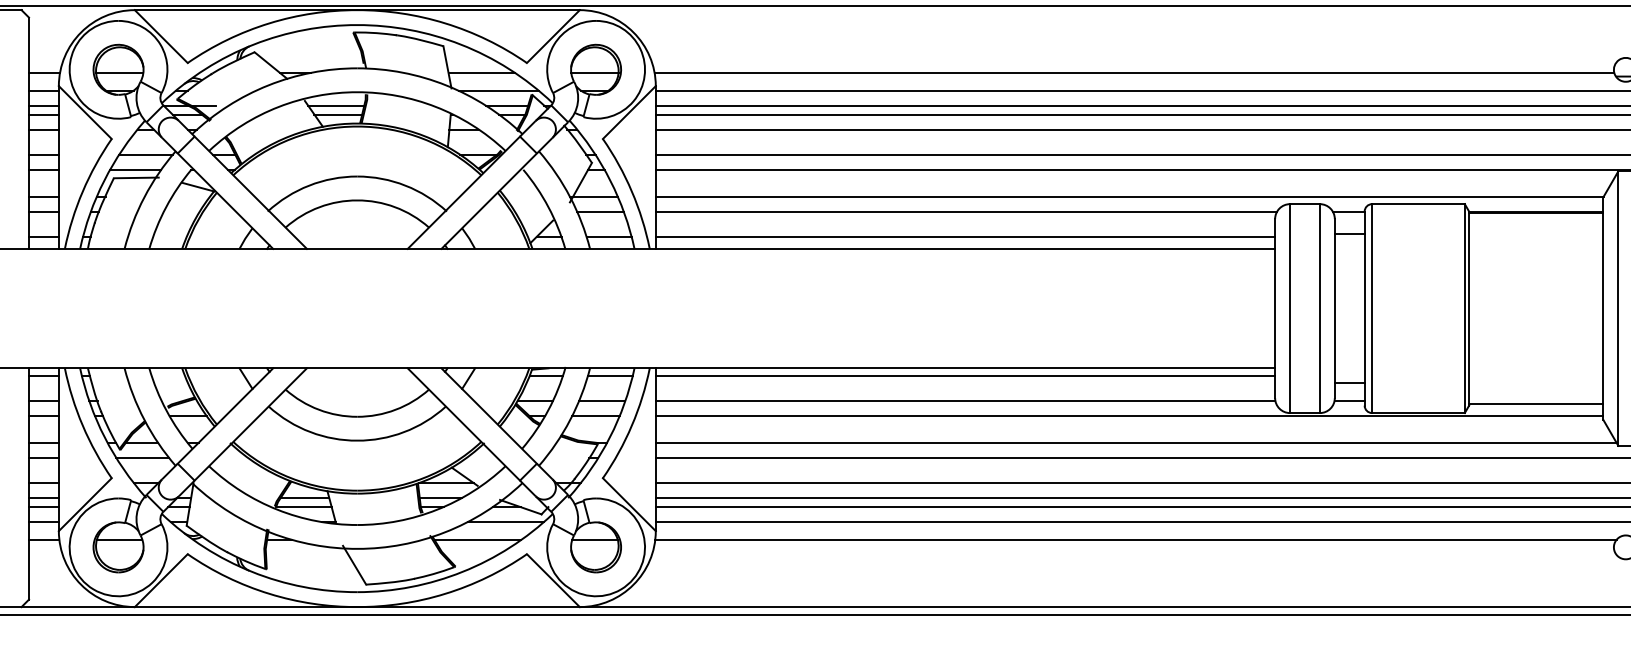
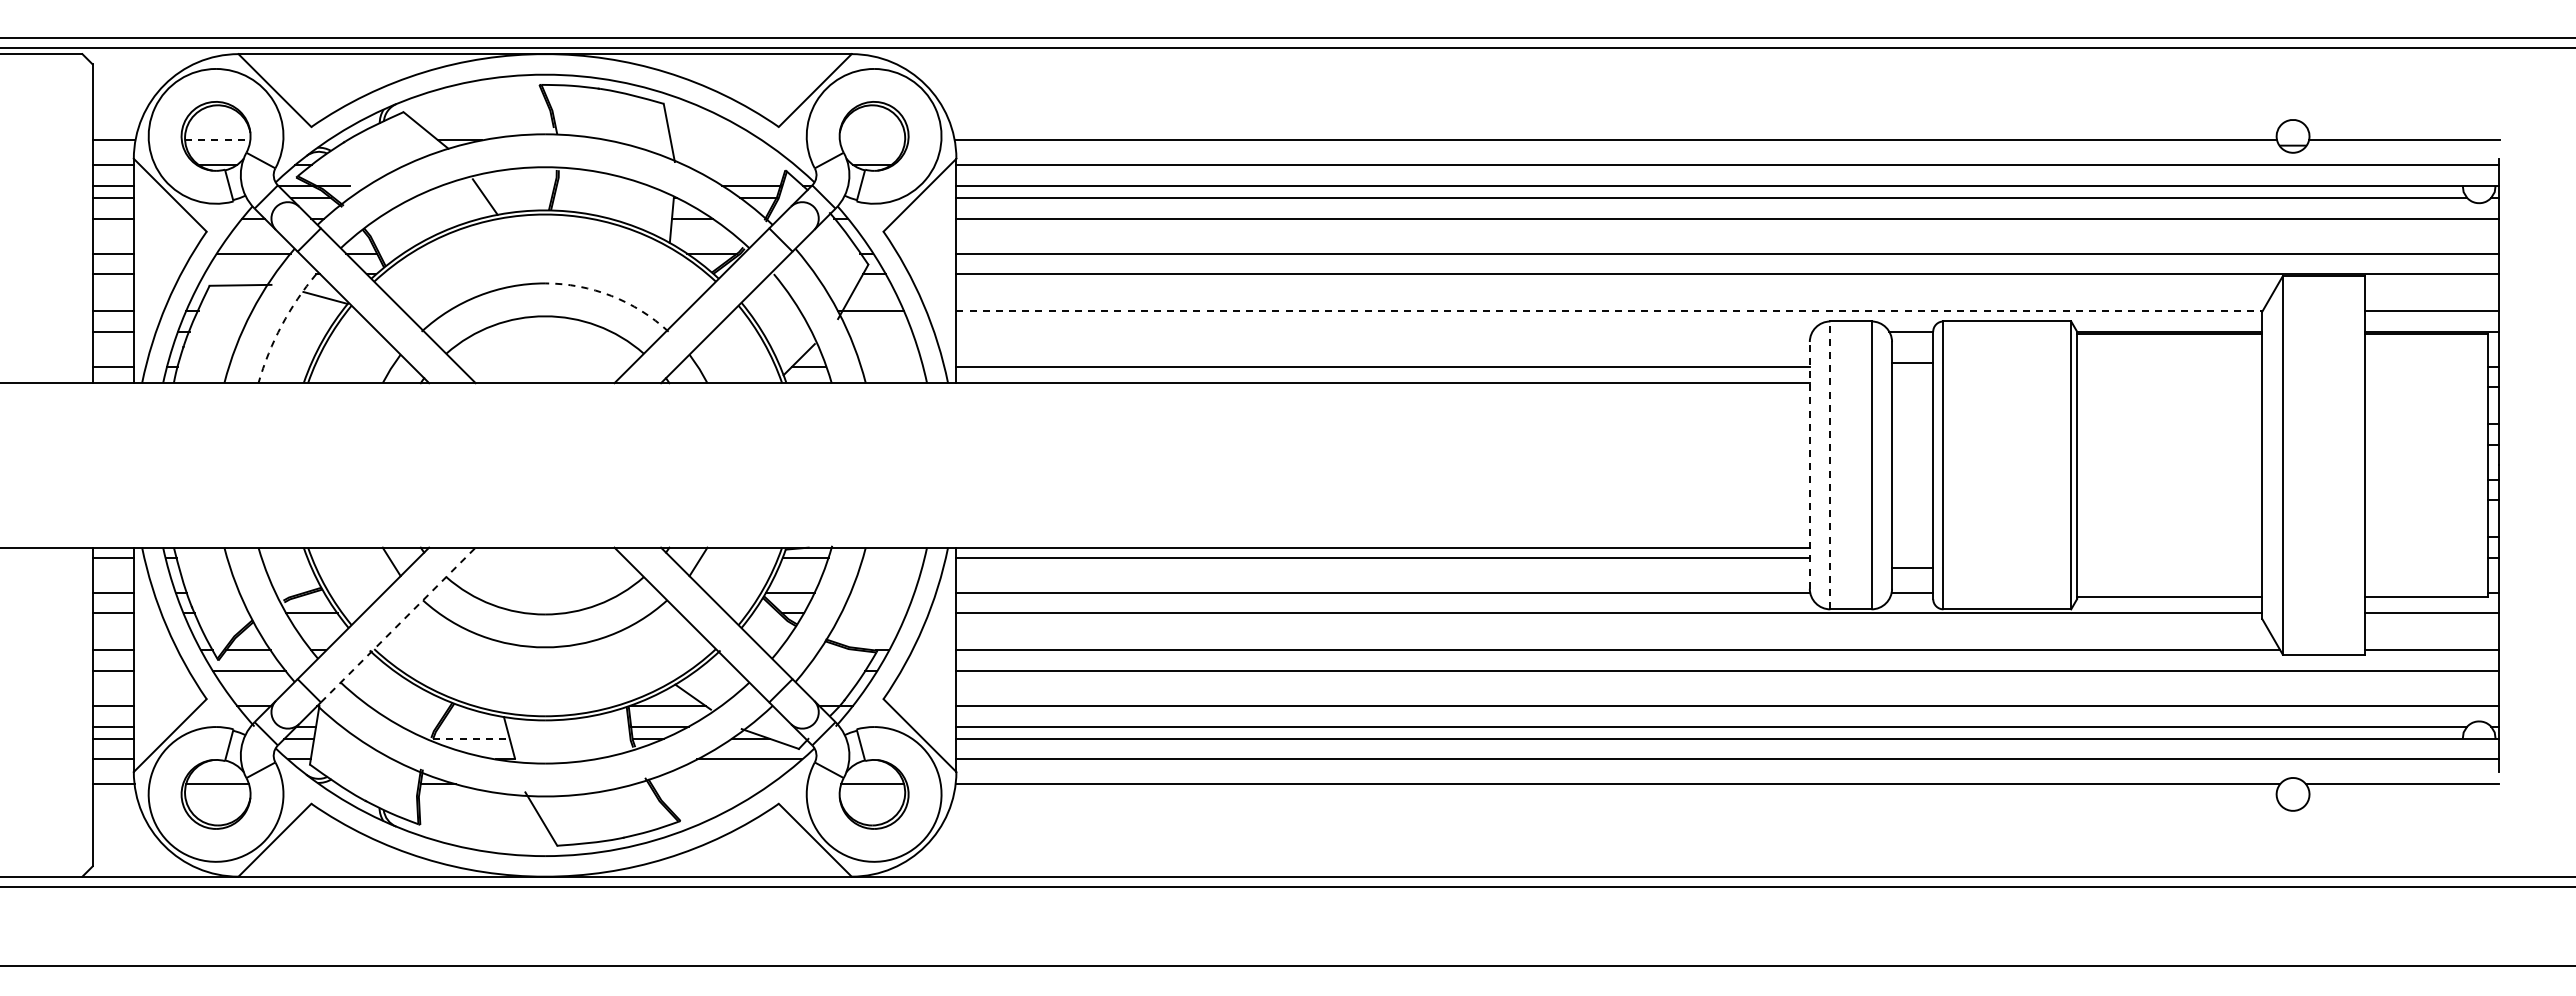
line: (119, 72) -> (217, 140), solid -> dashed
line: (481, 72) -> (716, 140), removed
line: (594, 72) -> (872, 140), removed
line: (498, 90) -> (739, 165), removed
line: (335, 105) -> (515, 185), removed
line: (338, 114) -> (518, 198), removed
line: (135, 170) -> (239, 274), removed
arc: (405, 185) -> (611, 295), solid -> dashed
line: (1130, 196) -> (1610, 311), solid -> dashed
arc: (166, 207) -> (281, 325), solid -> dashed
line: (600, 211) -> (880, 331), removed
line: (966, 211) -> (1384, 331), removed
line: (609, 236) -> (892, 366), removed
line: (1274, 307) -> (1809, 464), solid -> dashed
line: (1290, 308) -> (1830, 465), solid -> dashed
line: (610, 375) -> (893, 557), removed
line: (602, 400) -> (882, 592), removed
line: (595, 416) -> (873, 613), removed
line: (250, 424) -> (398, 624), solid -> dashed
line: (304, 498) -> (472, 726), removed
line: (303, 506) -> (471, 738), solid -> dashed
line: (478, 540) -> (711, 784), removed

